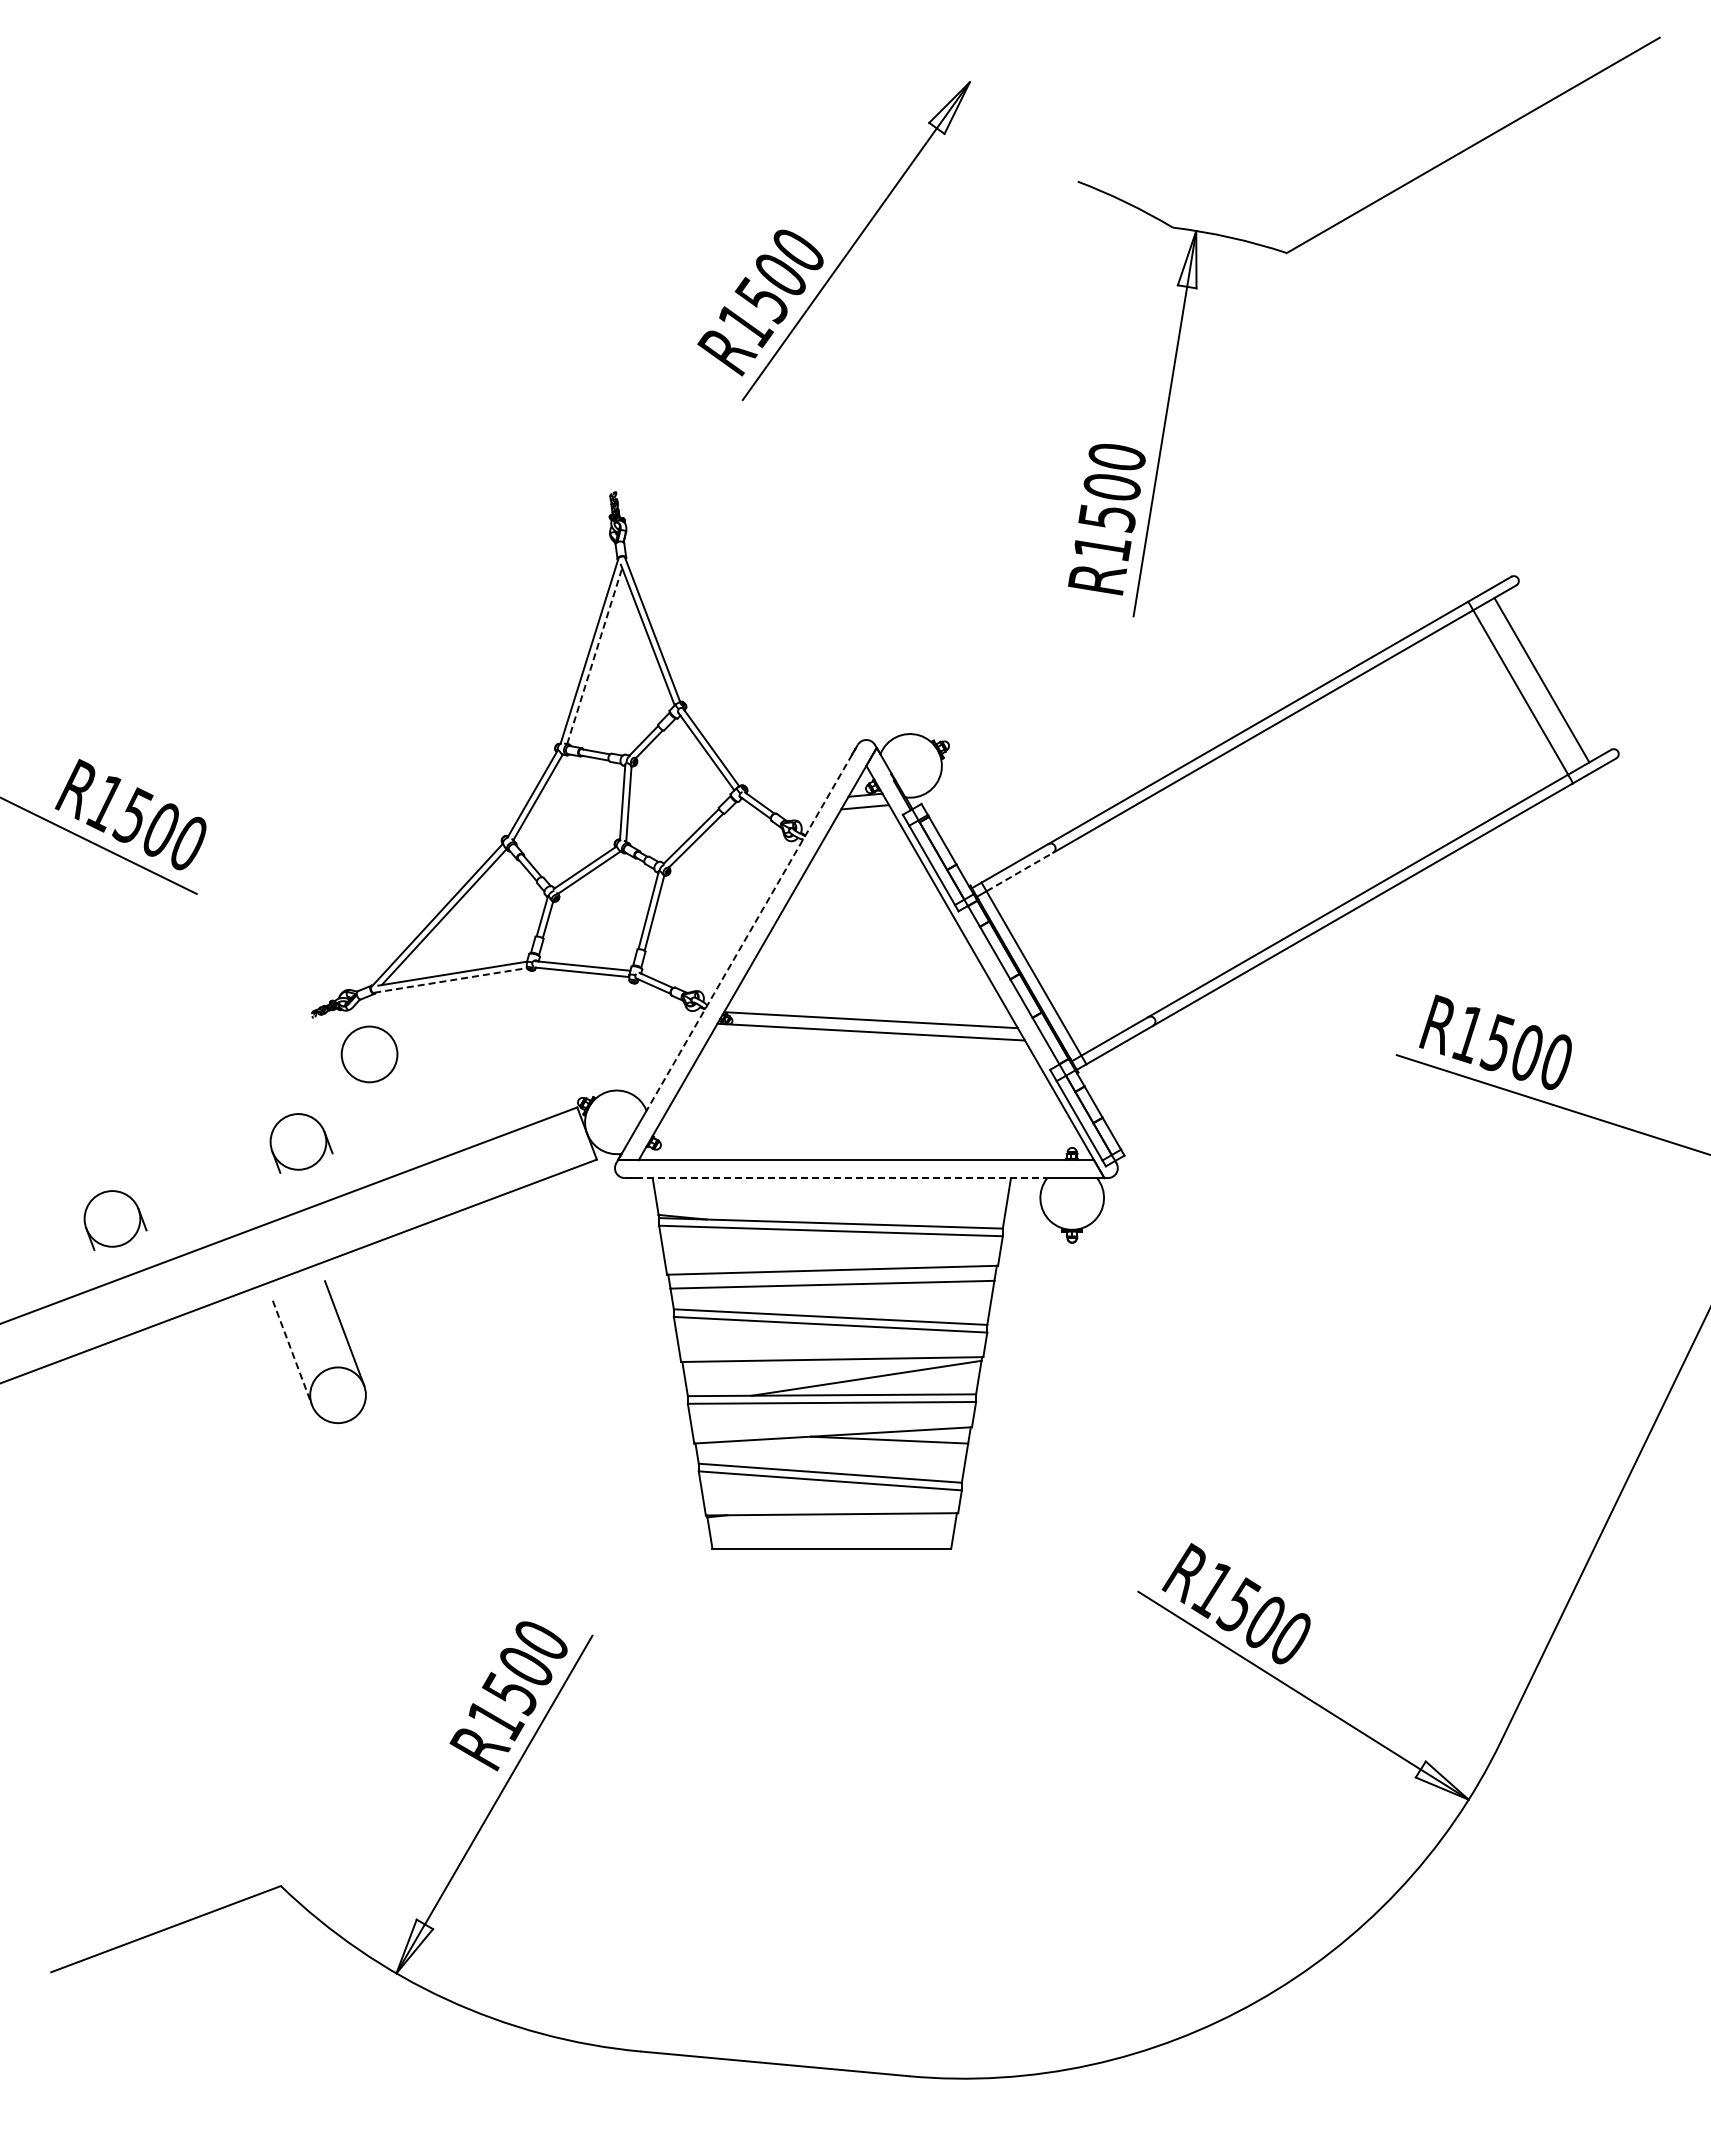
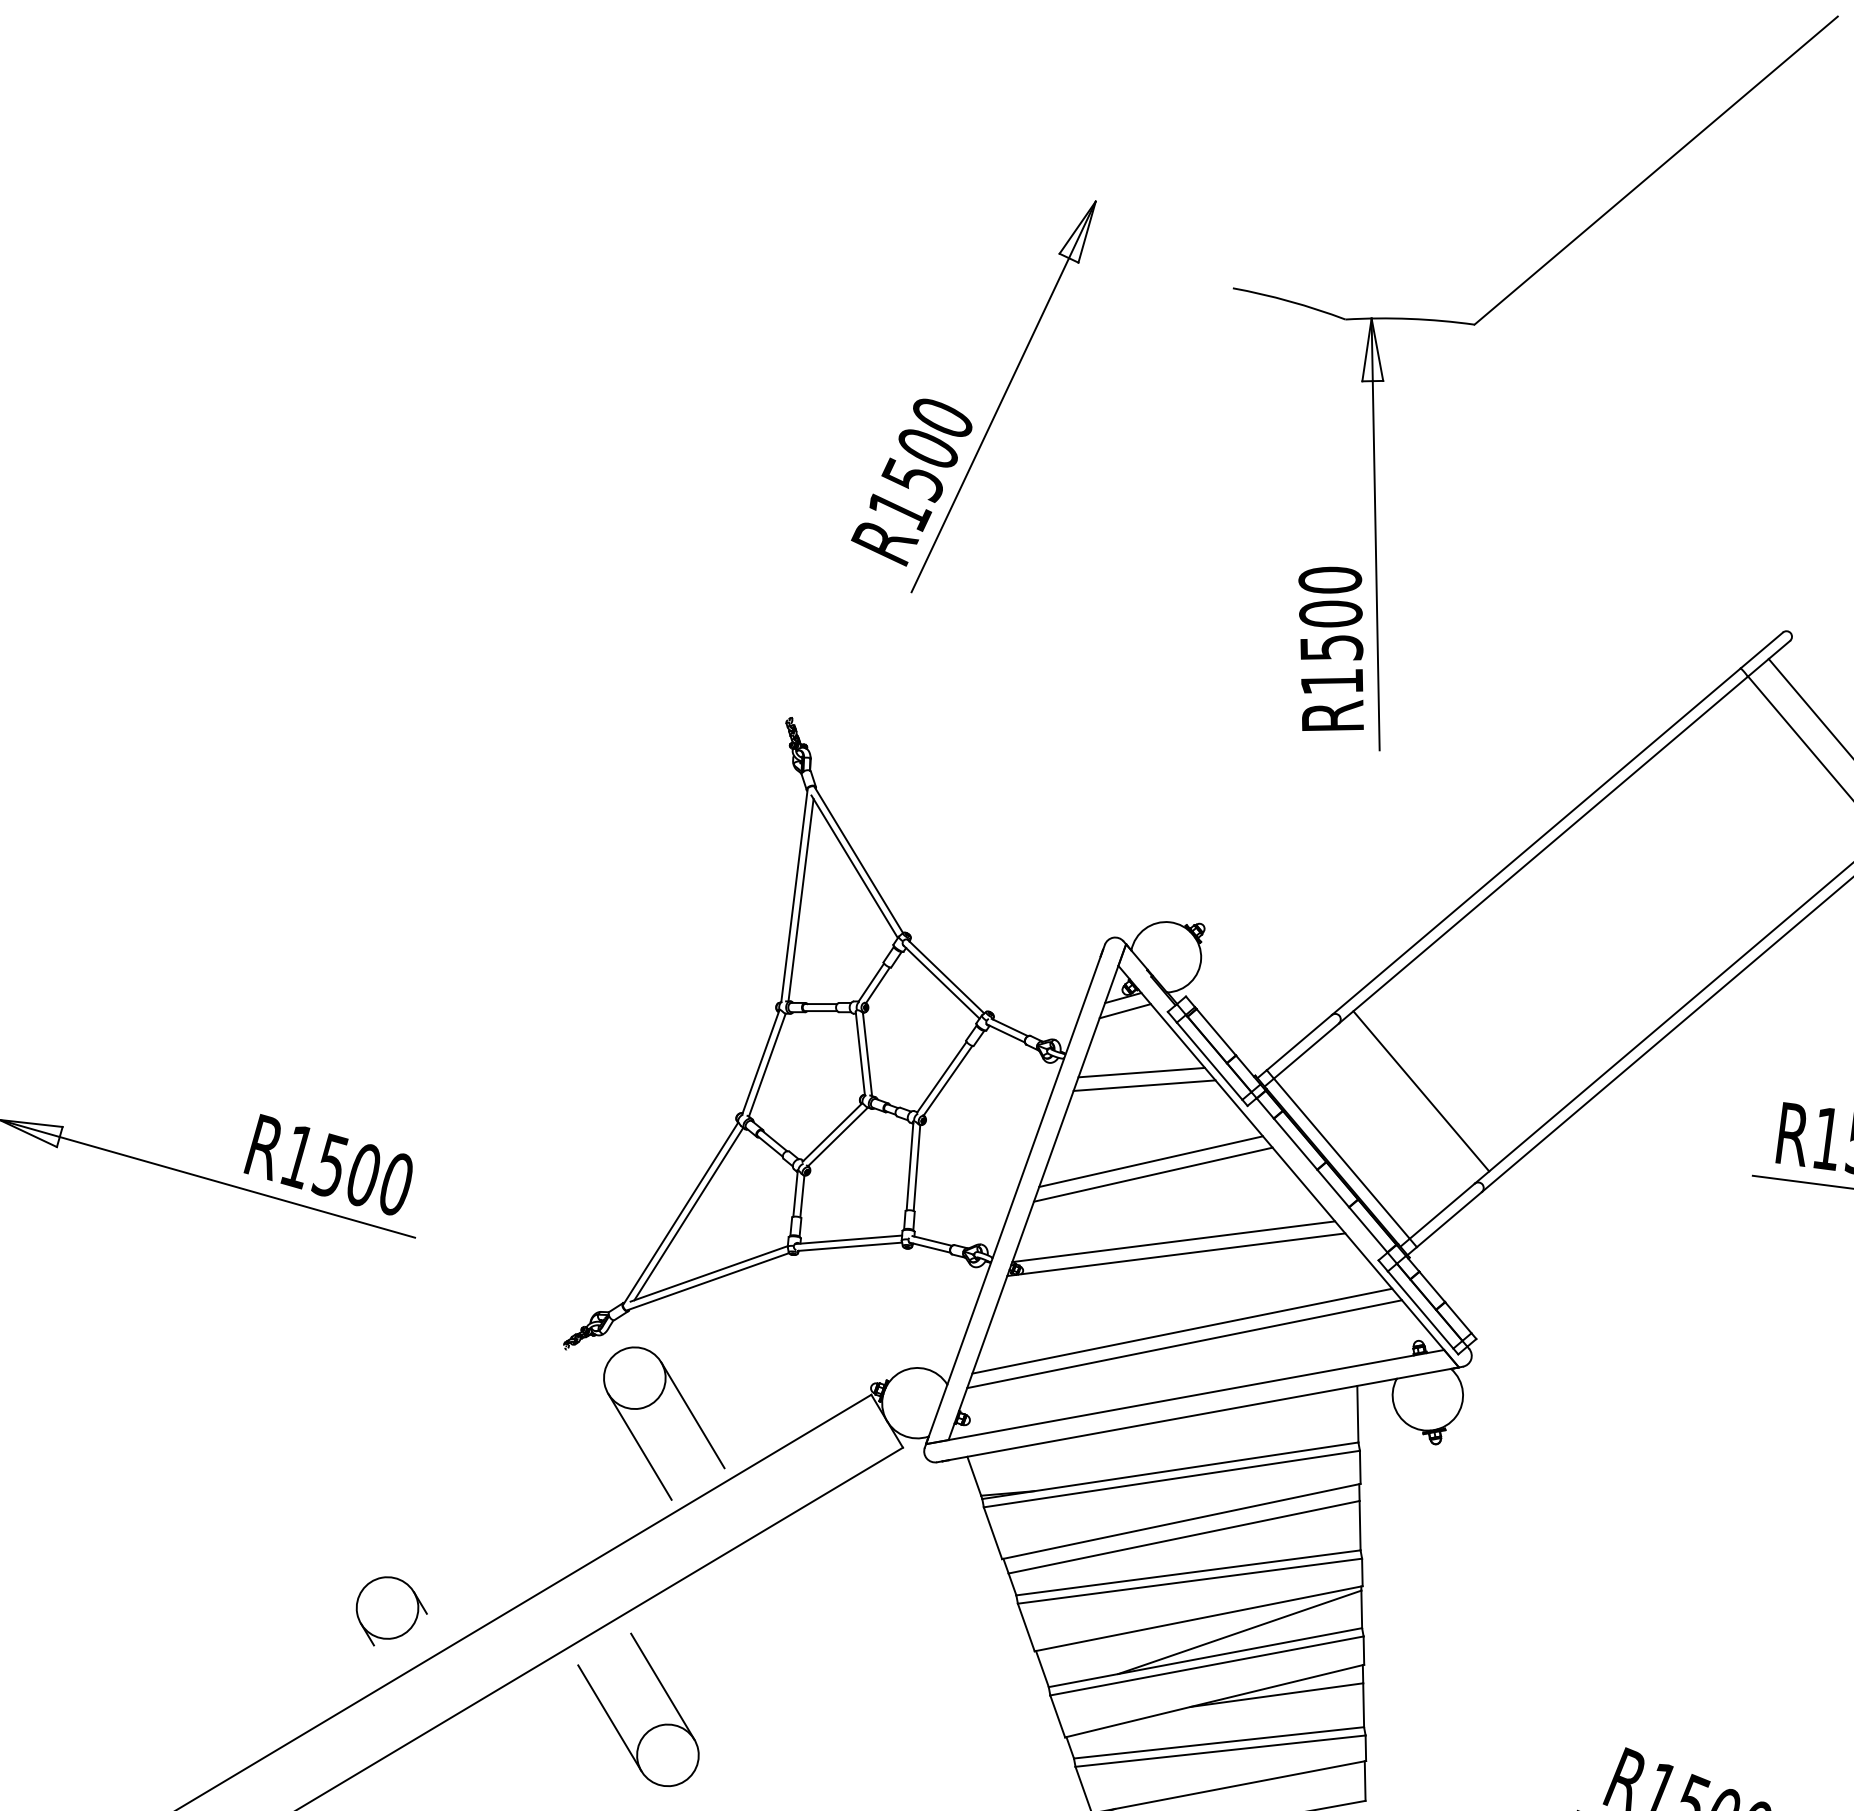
line: (594, 655) -> (800, 899), dashed -> solid
line: (869, 864) -> (1141, 1072), added
line: (1019, 872) -> (1306, 1051), dashed -> solid
line: (870, 876) -> (1144, 1085), added
line: (1115, 926) -> (1421, 1091), added
line: (751, 928) -> (1025, 1165), dashed -> solid
line: (863, 944) -> (1150, 1160), added
line: (863, 956) -> (1152, 1173), added
line: (451, 980) -> (709, 1281), dashed -> solid
line: (414, 1096) -> (692, 1415), added
line: (863, 1100) -> (1181, 1330), added
line: (863, 1113) -> (1184, 1344), added
line: (362, 1116) -> (639, 1447), added
part: (301, 1143) -> (578, 1488), removed
line: (836, 1178) -> (1167, 1420), dashed -> solid
line: (292, 1352) -> (609, 1717), dashed -> solid

